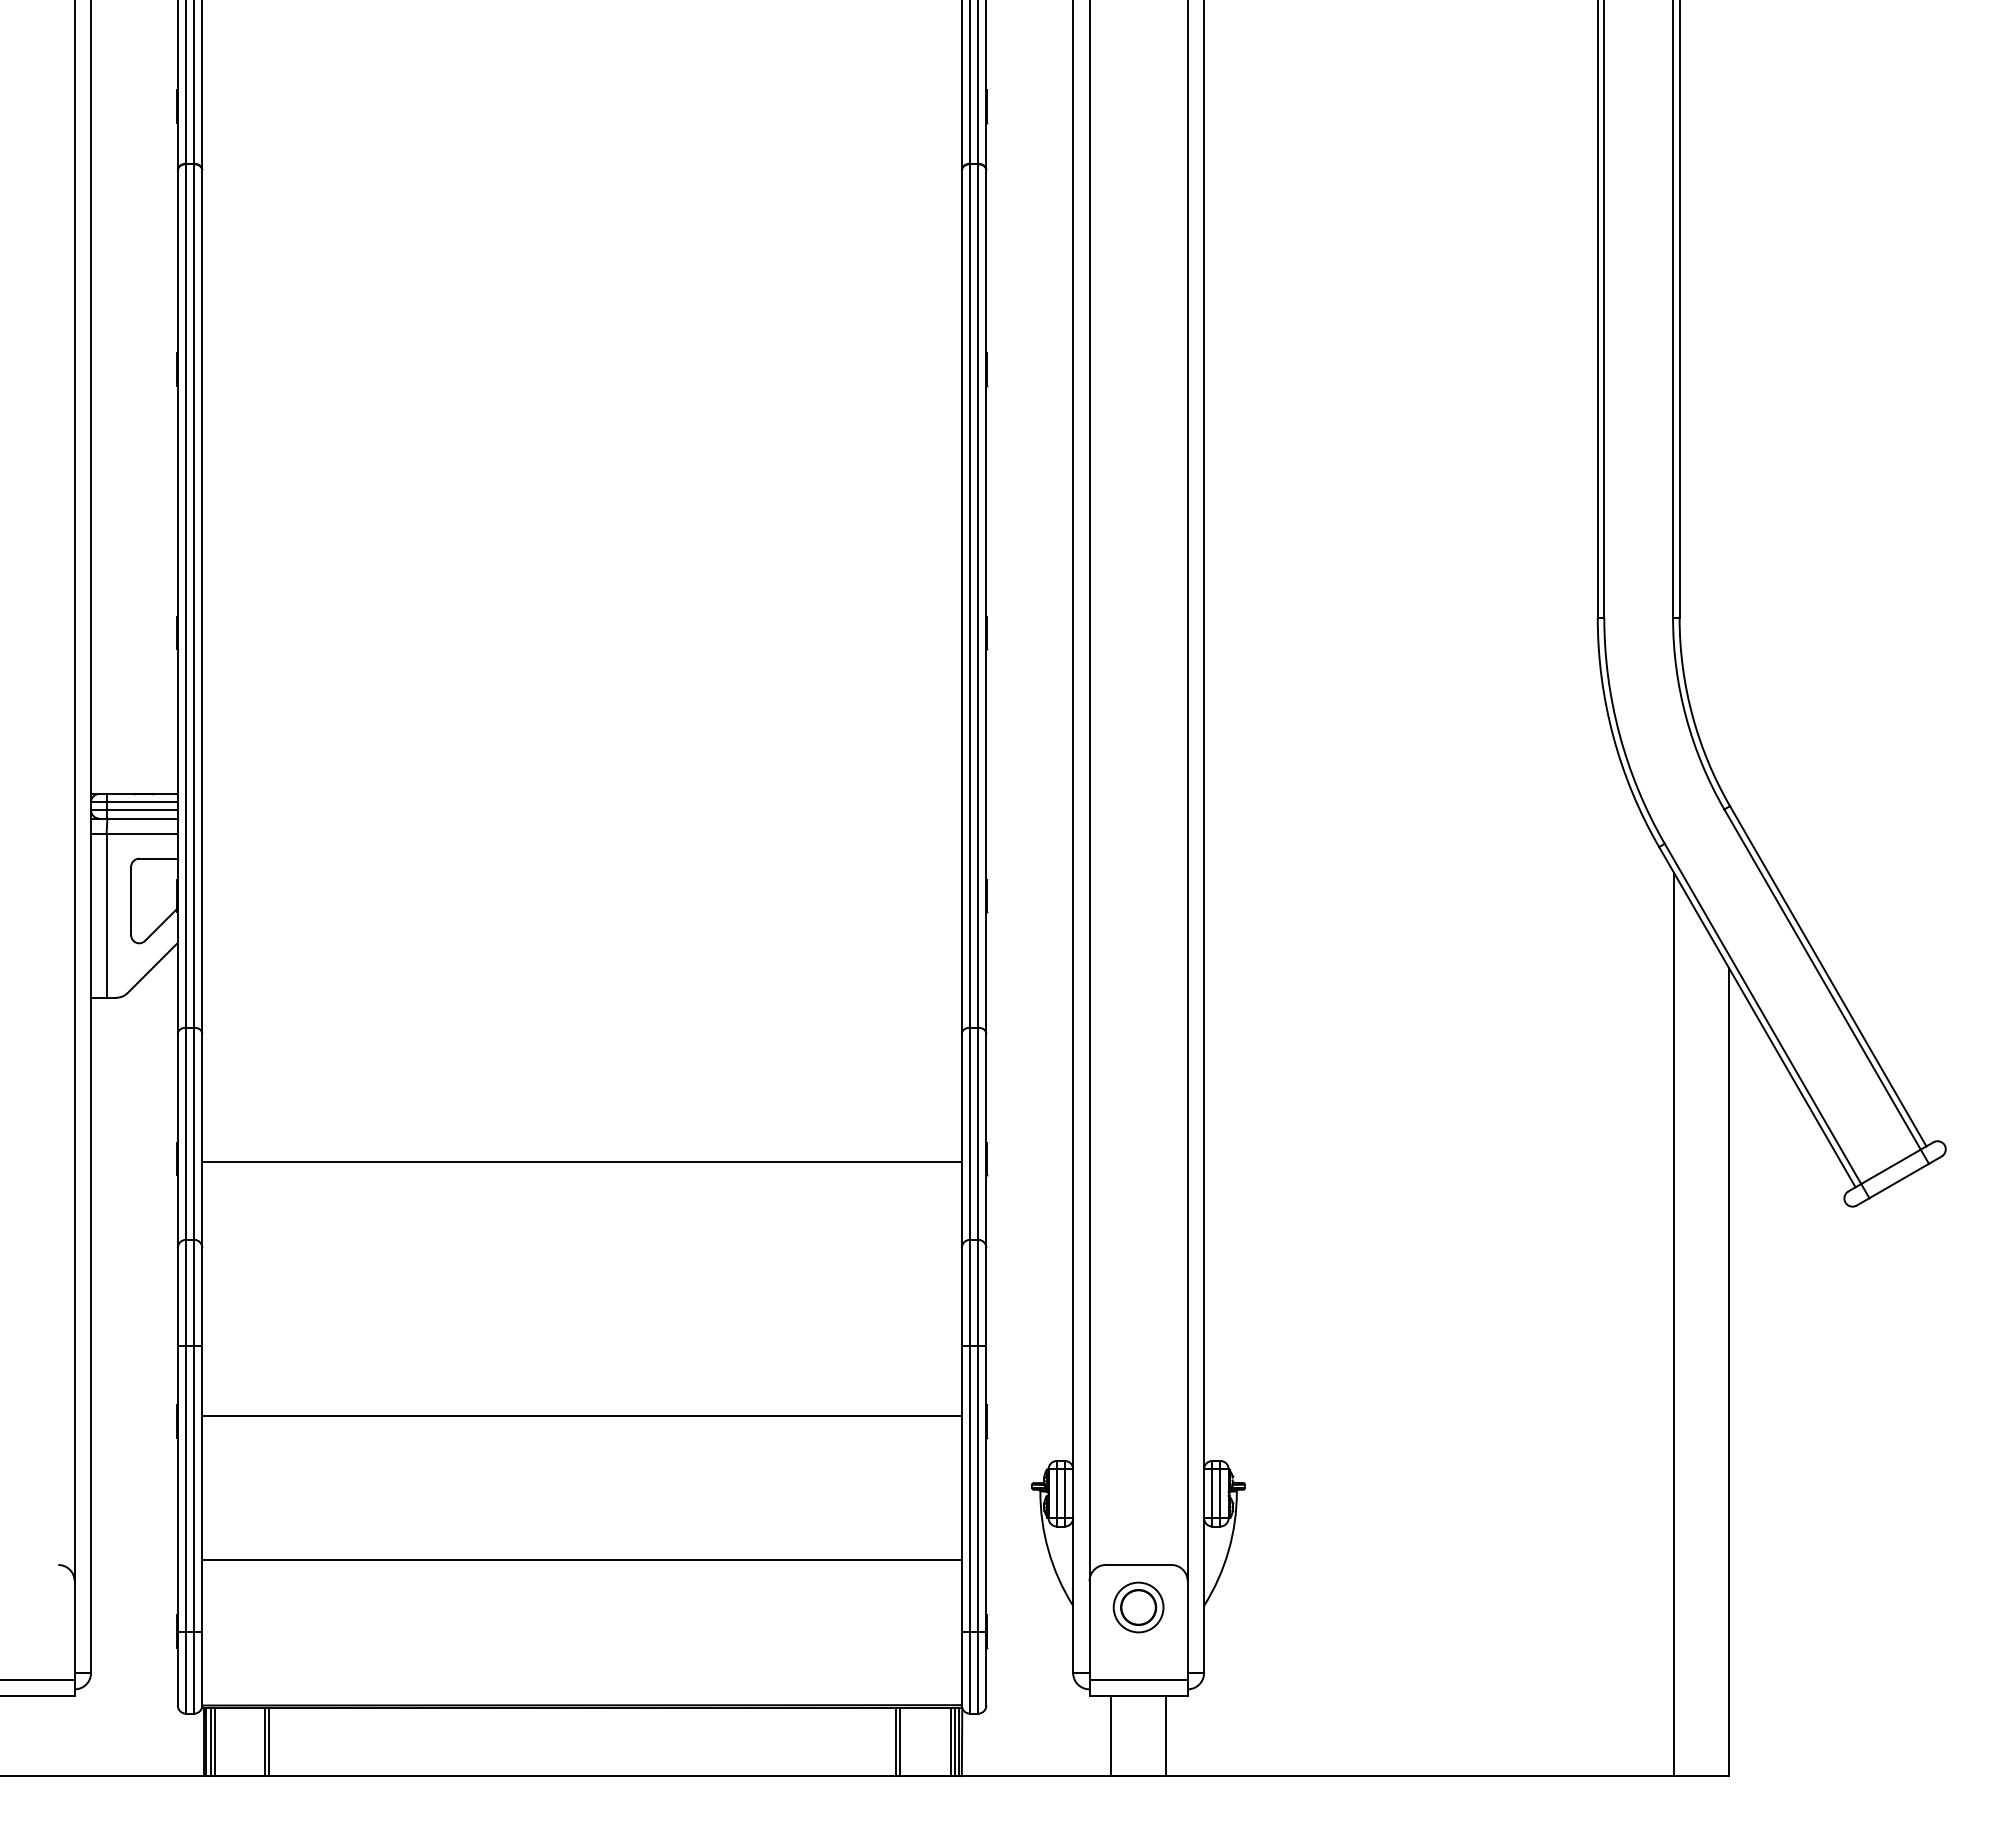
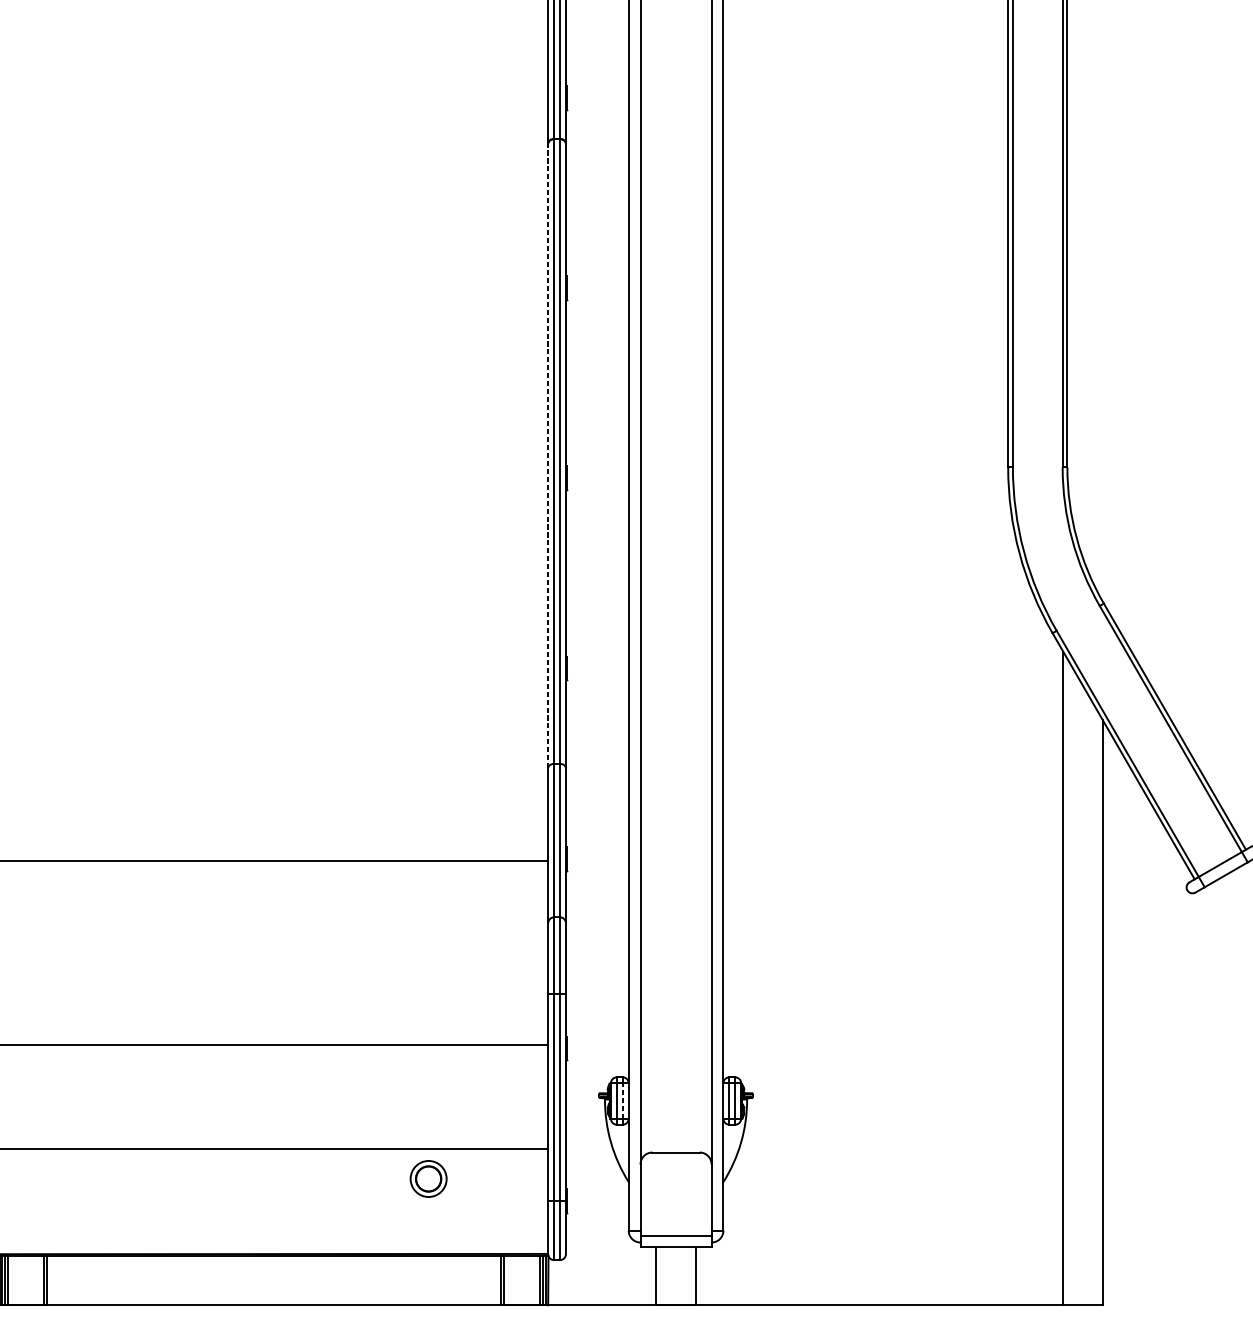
line: (961, 601) -> (547, 455), solid -> dashed
line: (1064, 1493) -> (622, 1100), solid -> dashed
part: (1138, 1607) -> (428, 1178), moved

